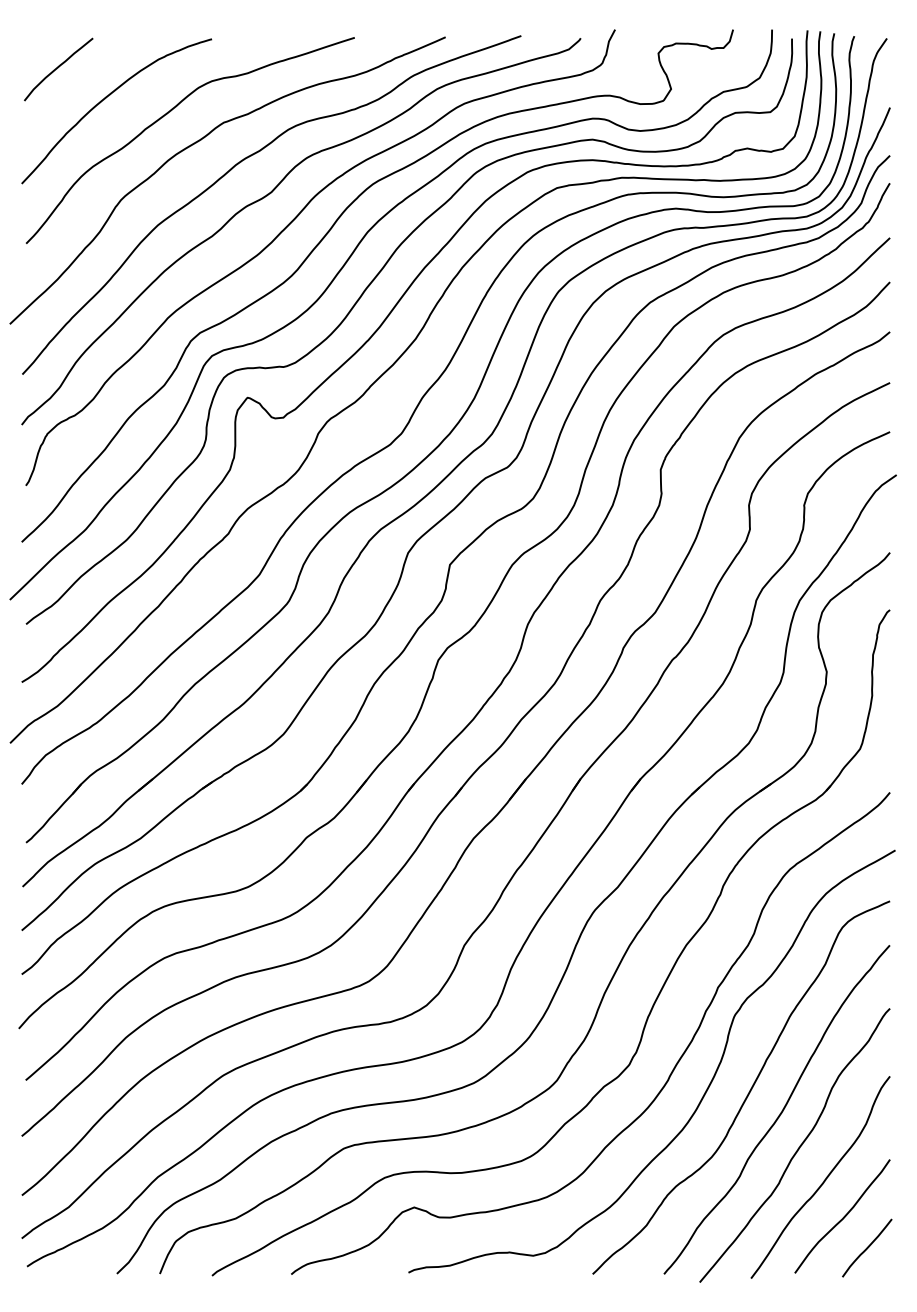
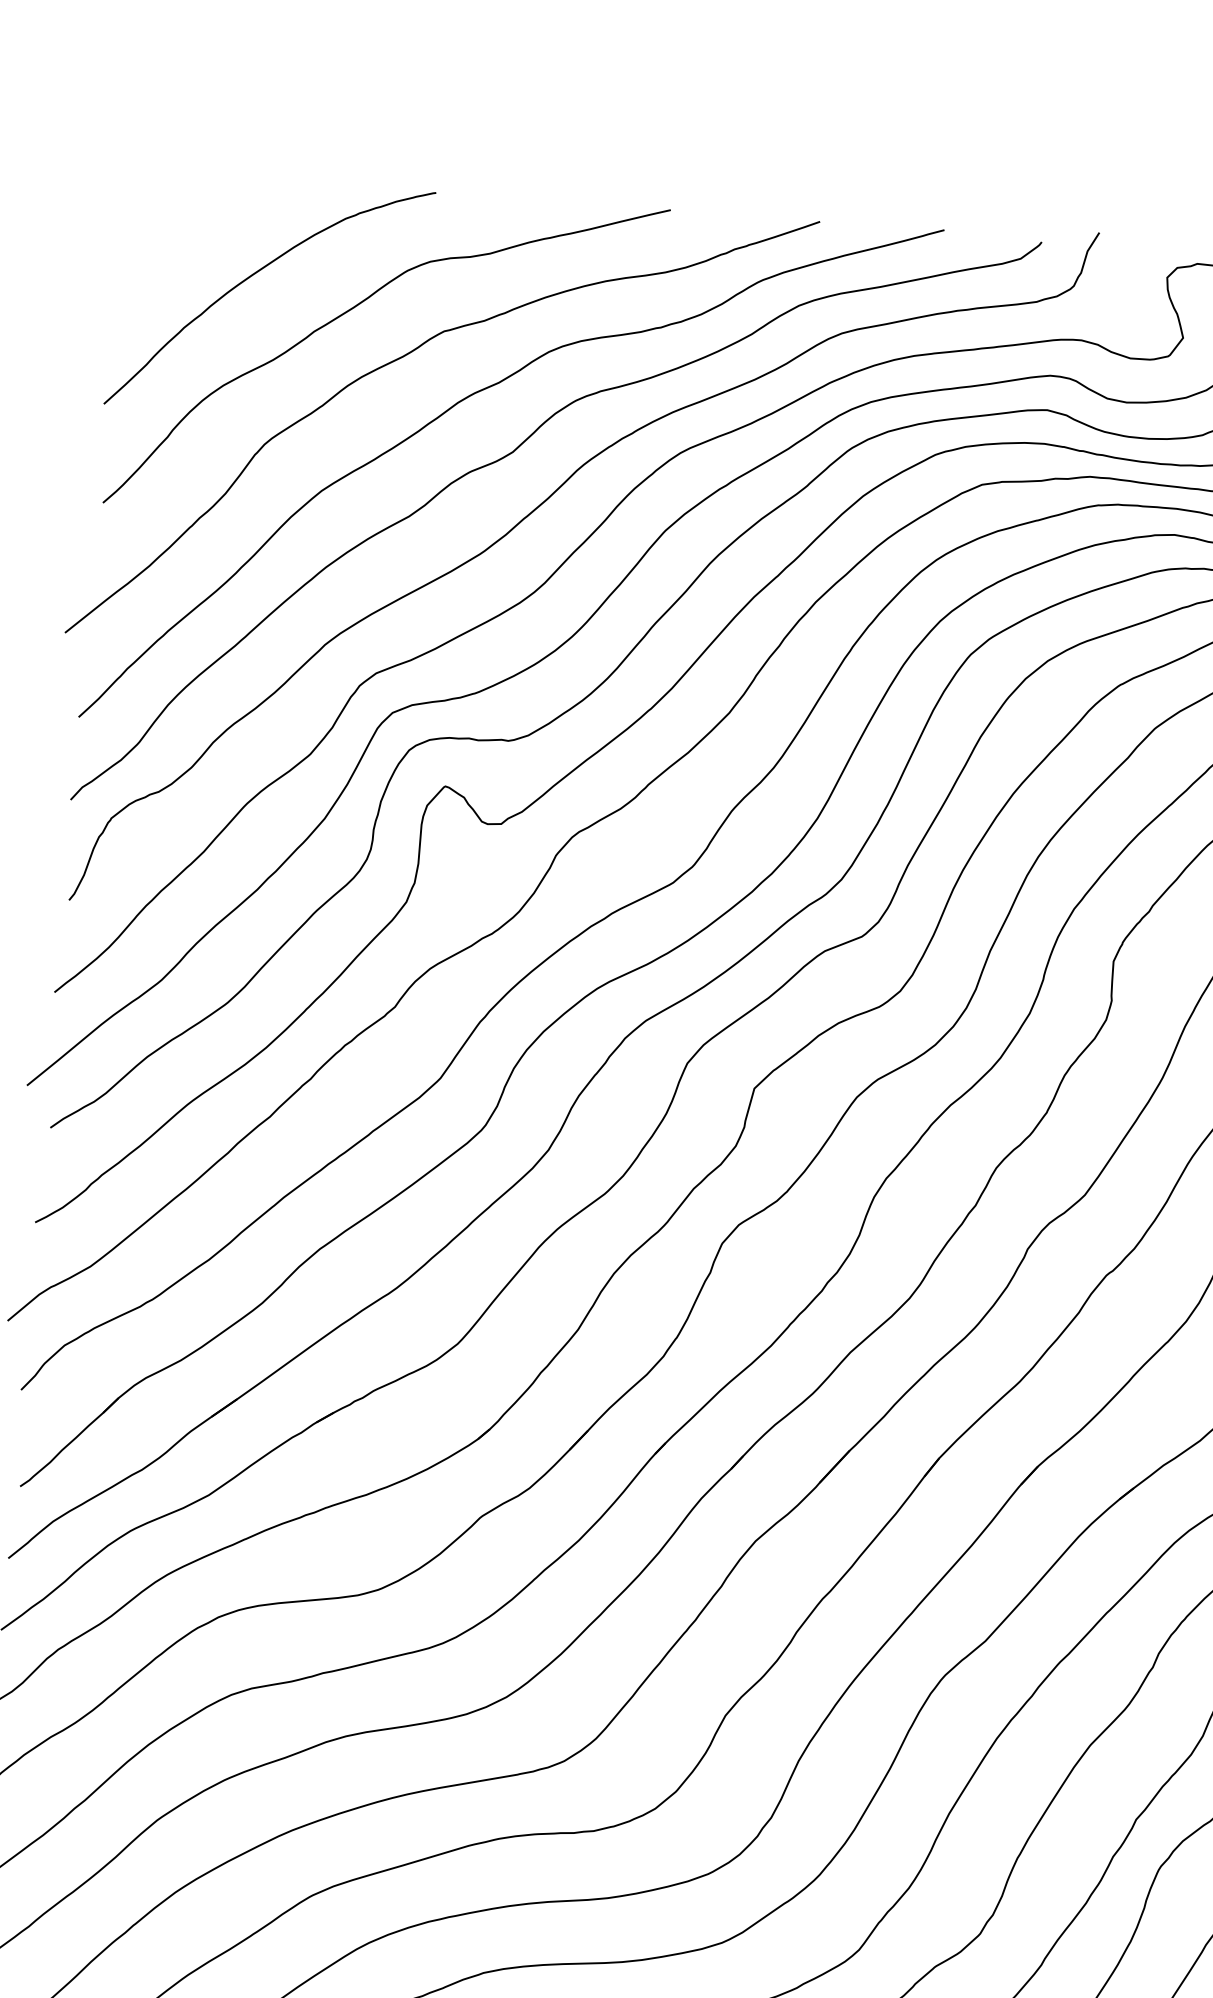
curve: (58, 68) -> (180, 219), removed

